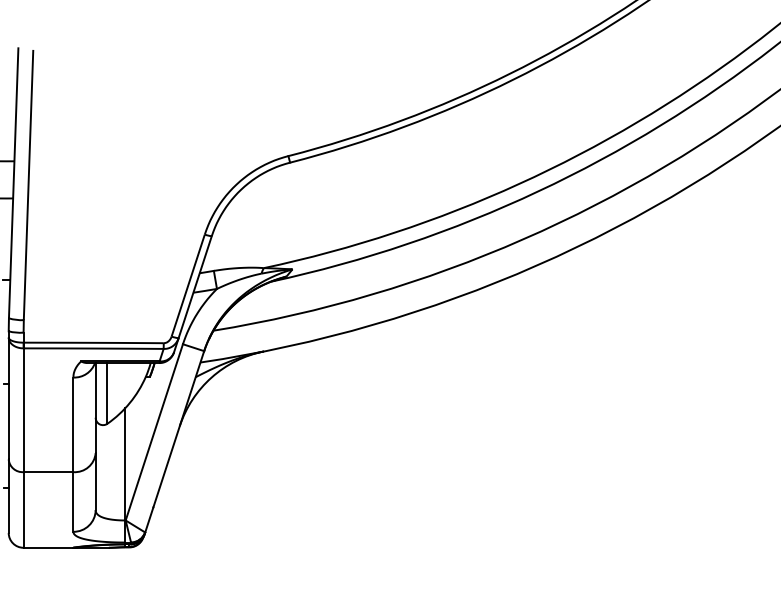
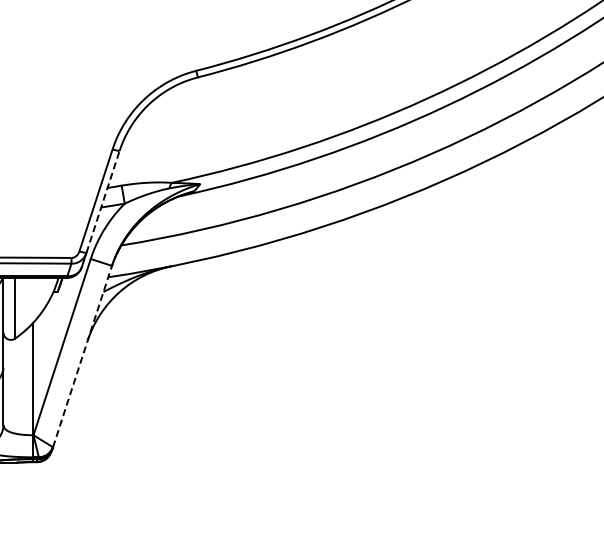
line: (195, 287) -> (103, 202), solid -> dashed
line: (174, 441) -> (82, 356), solid -> dashed

